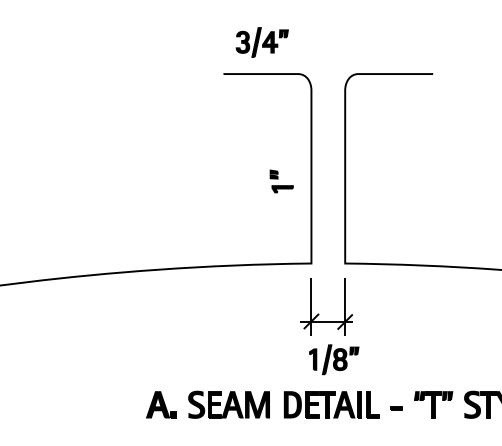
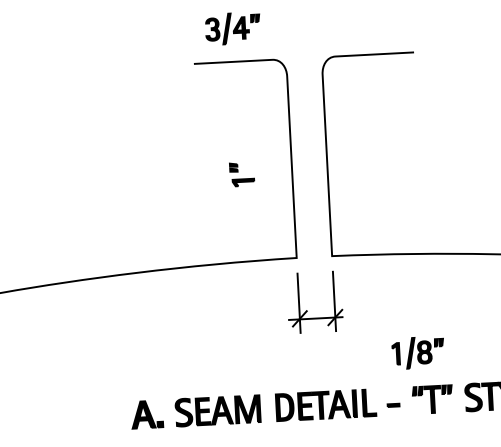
part: (281, 181) -> (241, 174), moved
part: (334, 359) -> (418, 352), moved

